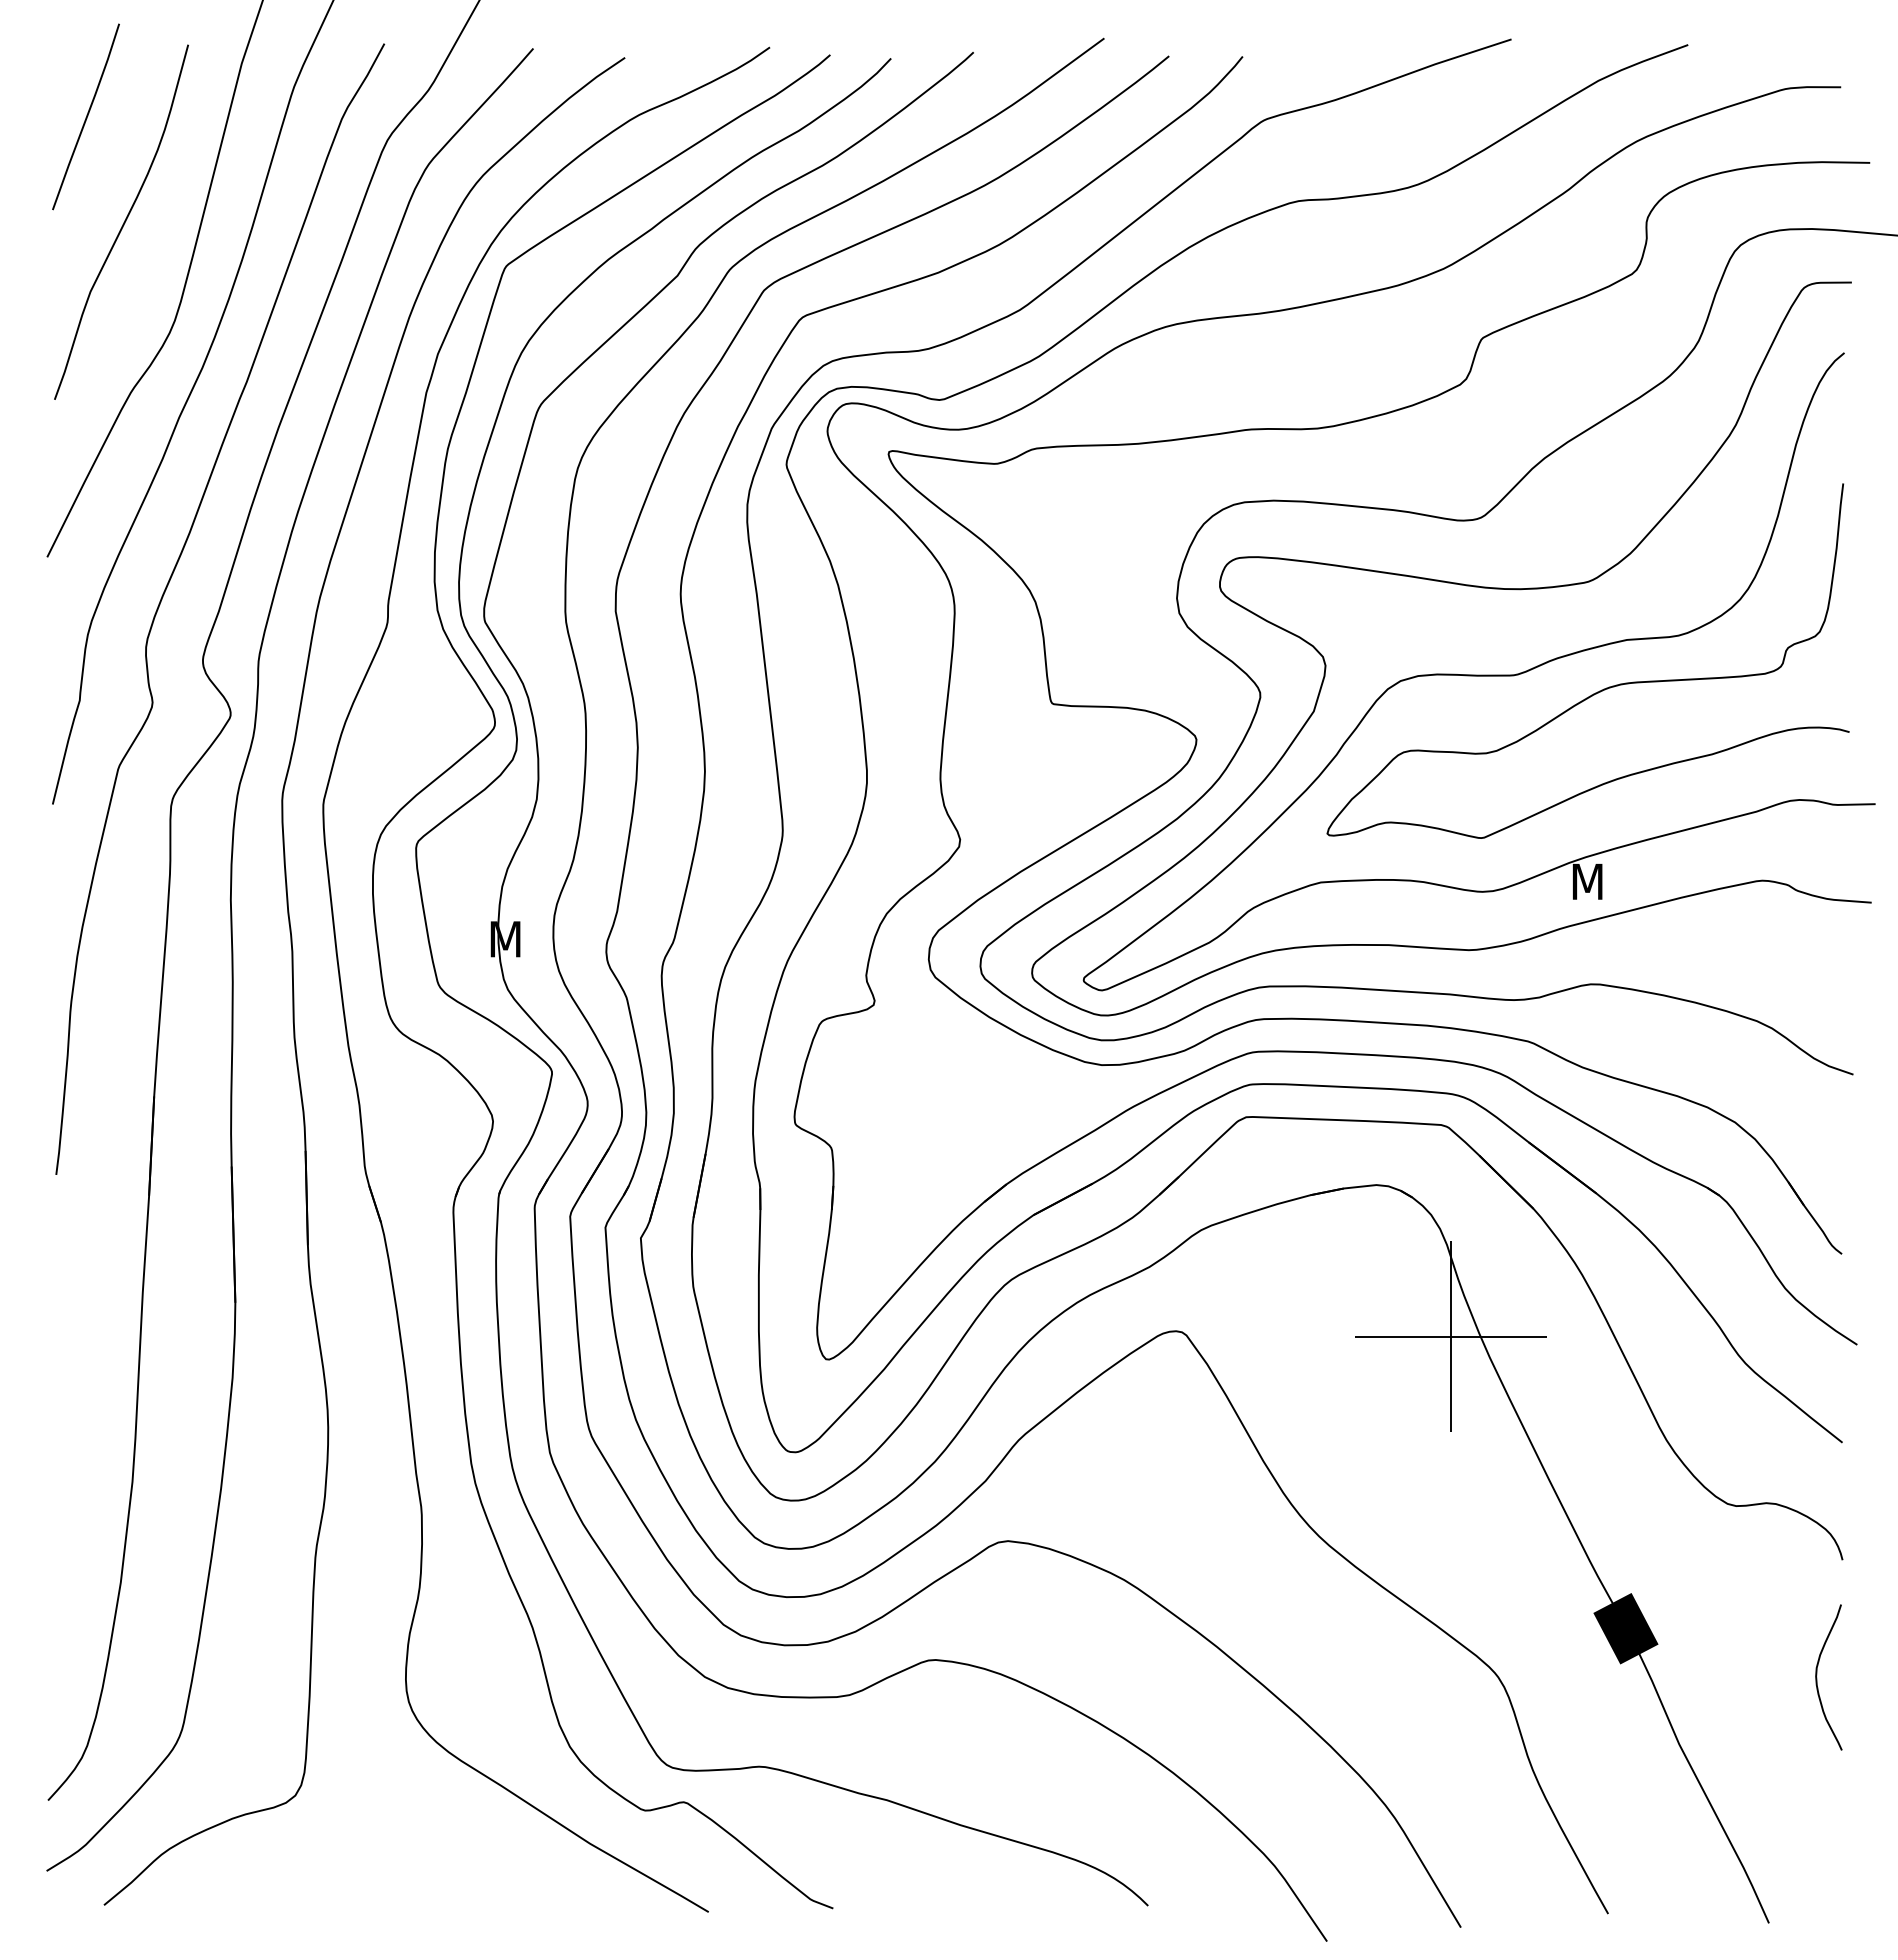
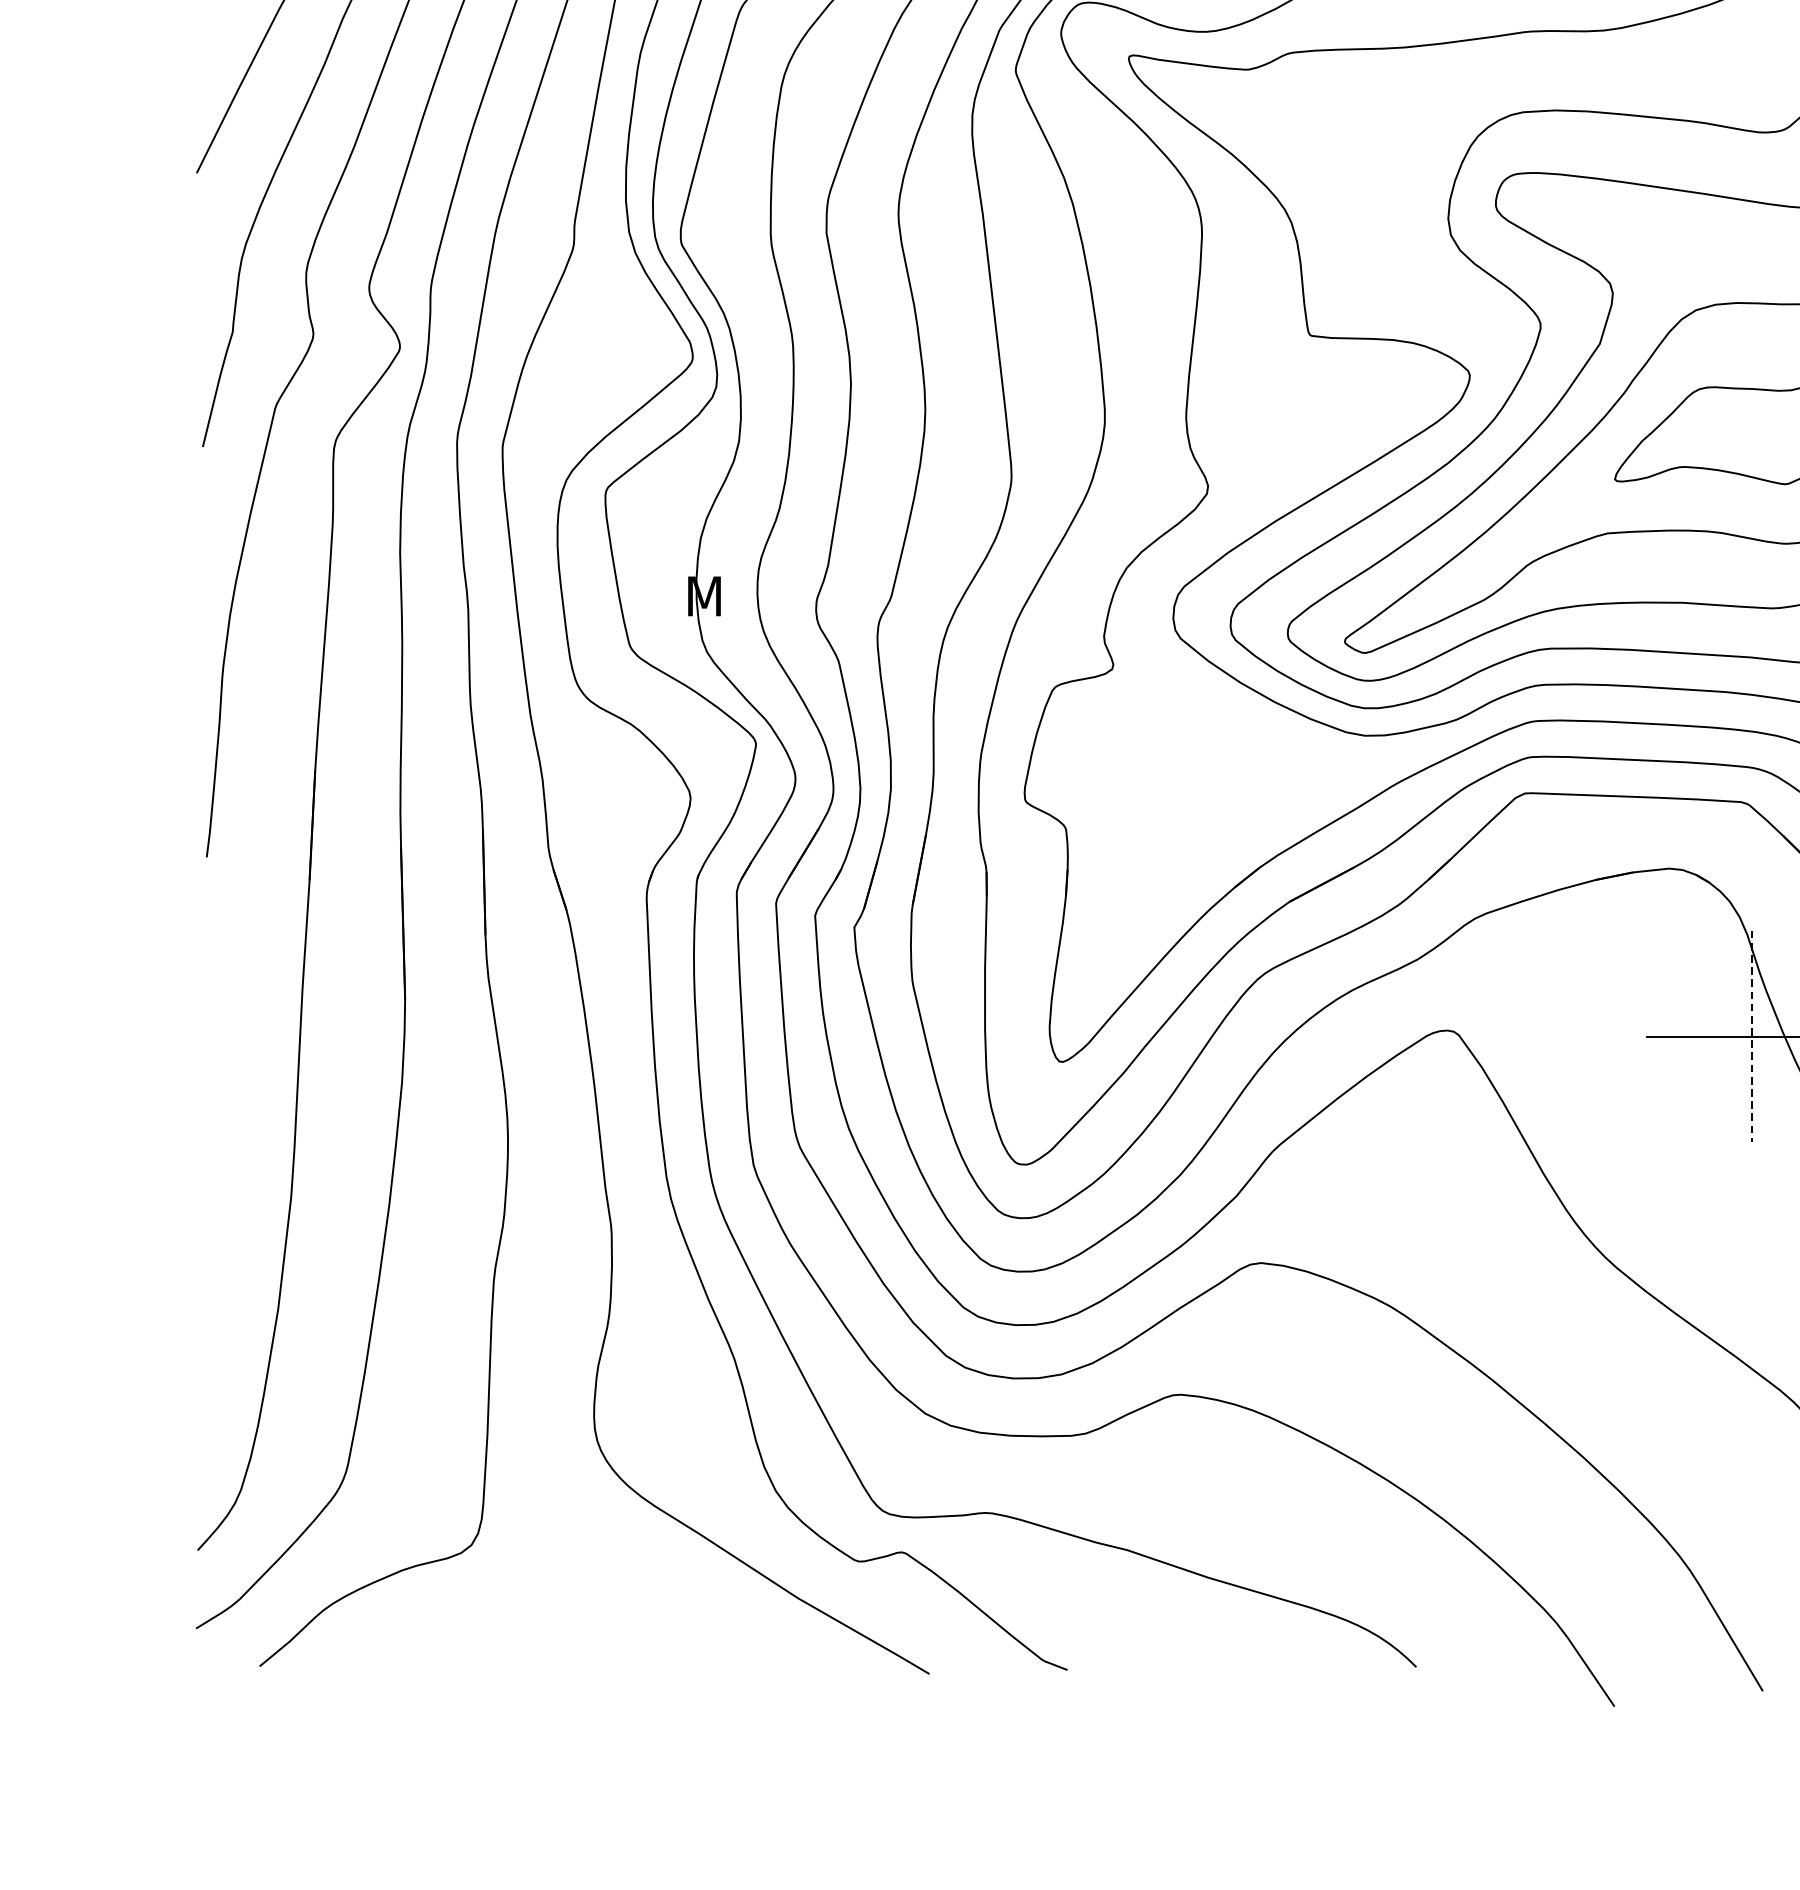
line: (1451, 1336) -> (1752, 1036), solid -> dashed

